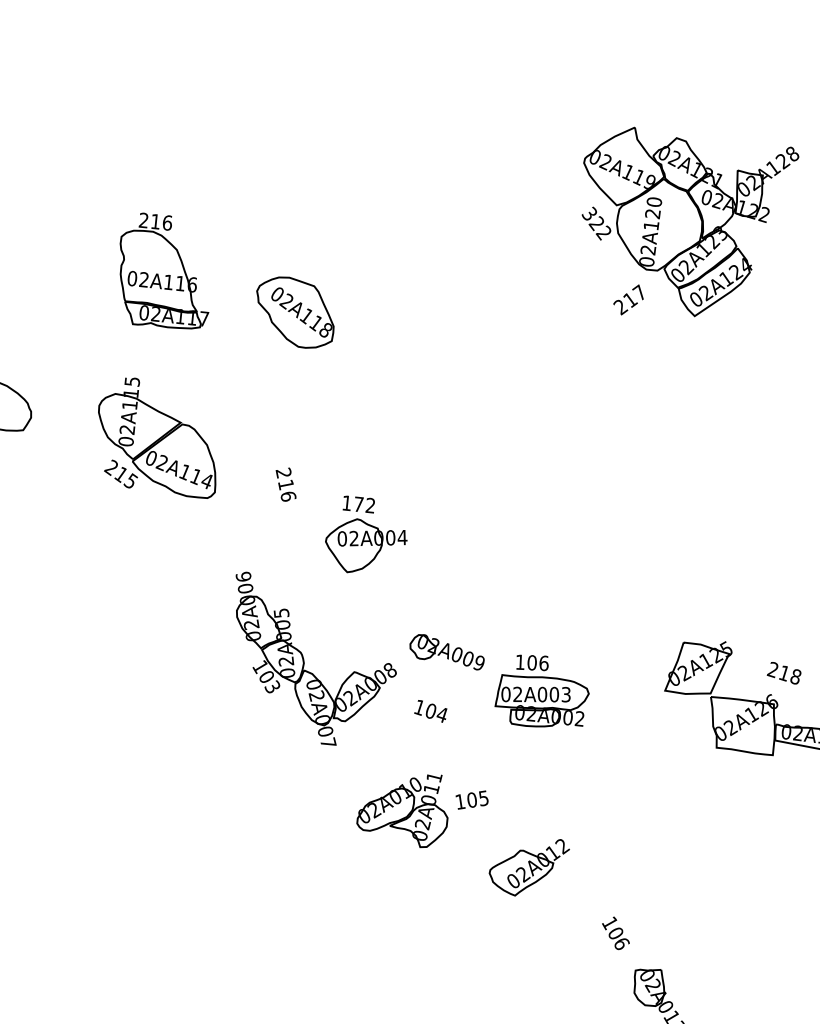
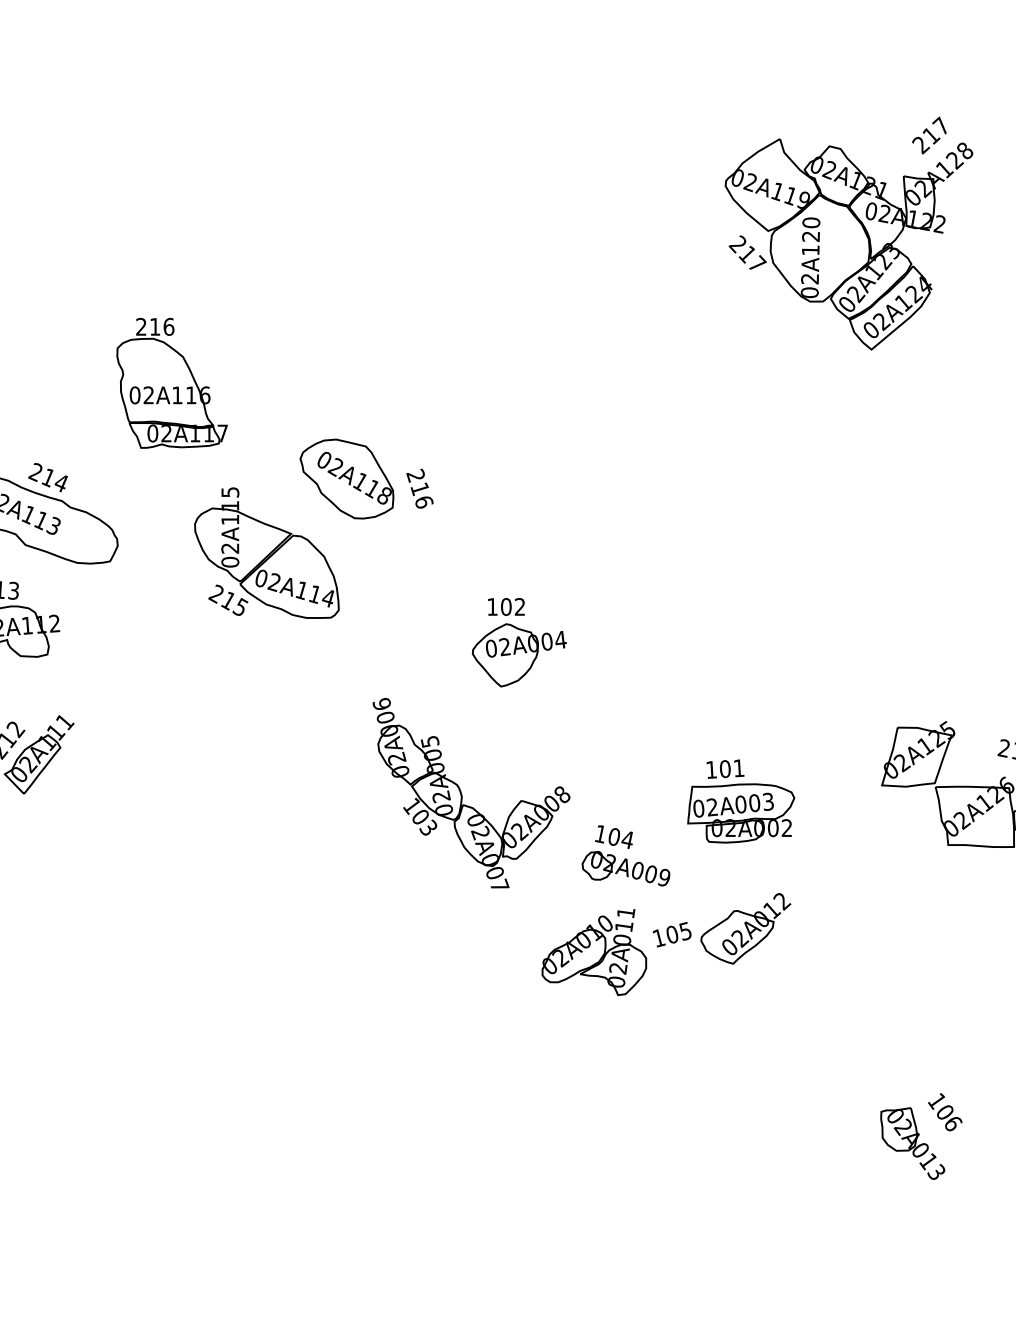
text: (596, 223) -> (747, 254), 322 -> 217
part: (164, 270) -> (171, 382), moved
text: (628, 299) -> (929, 135), moved
part: (294, 311) -> (346, 478), moved
text: (285, 484) -> (419, 488), moved
text: (359, 504) -> (506, 606), 172 -> 102
part: (446, 651) -> (625, 868), moved
text: (543, 663) -> (738, 768), 106 -> 101
part: (528, 866) -> (745, 928), moved
text: (616, 933) -> (945, 1112), moved

